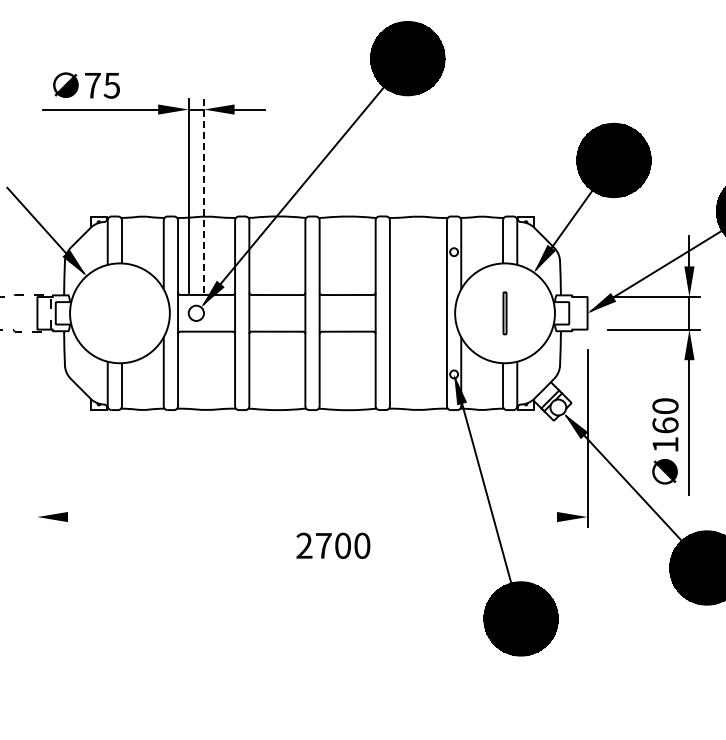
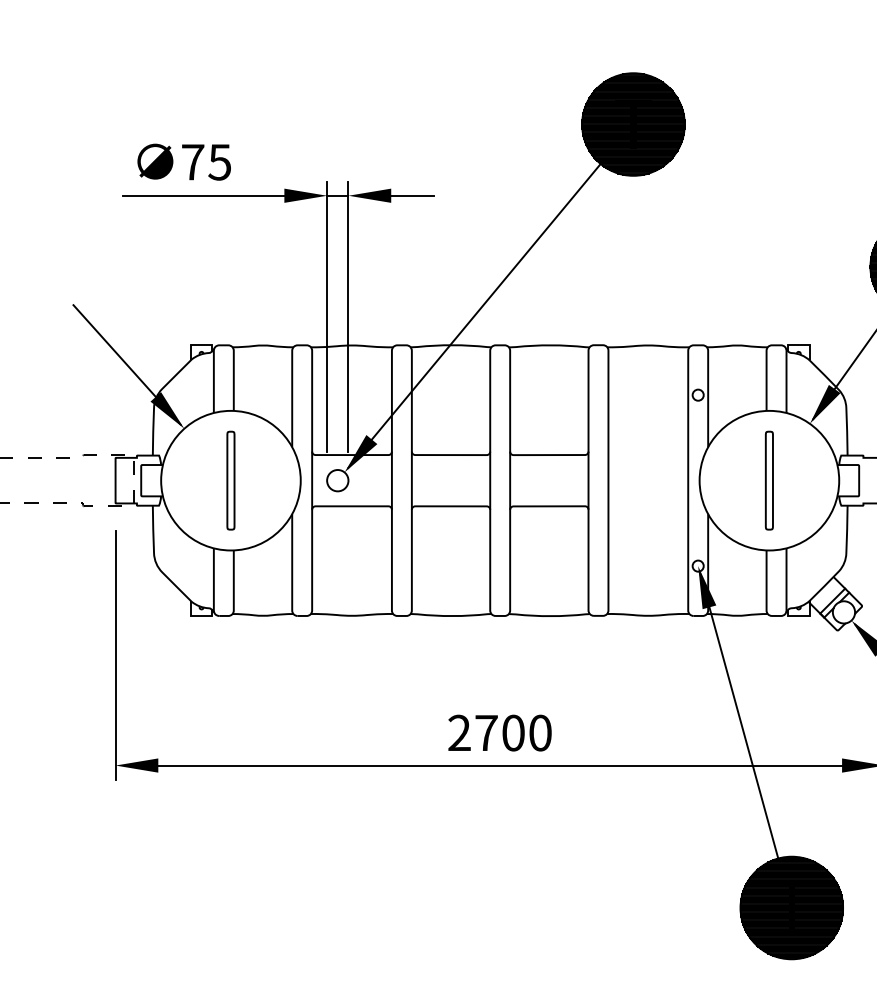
line: (204, 196) -> (349, 317), dashed -> solid
part: (119, 313) -> (230, 480), added
part: (504, 313) -> (768, 480), size x1.67
line: (37, 438) -> (115, 655), added
line: (312, 517) -> (500, 766), added
text: (333, 545) -> (500, 732), moved

